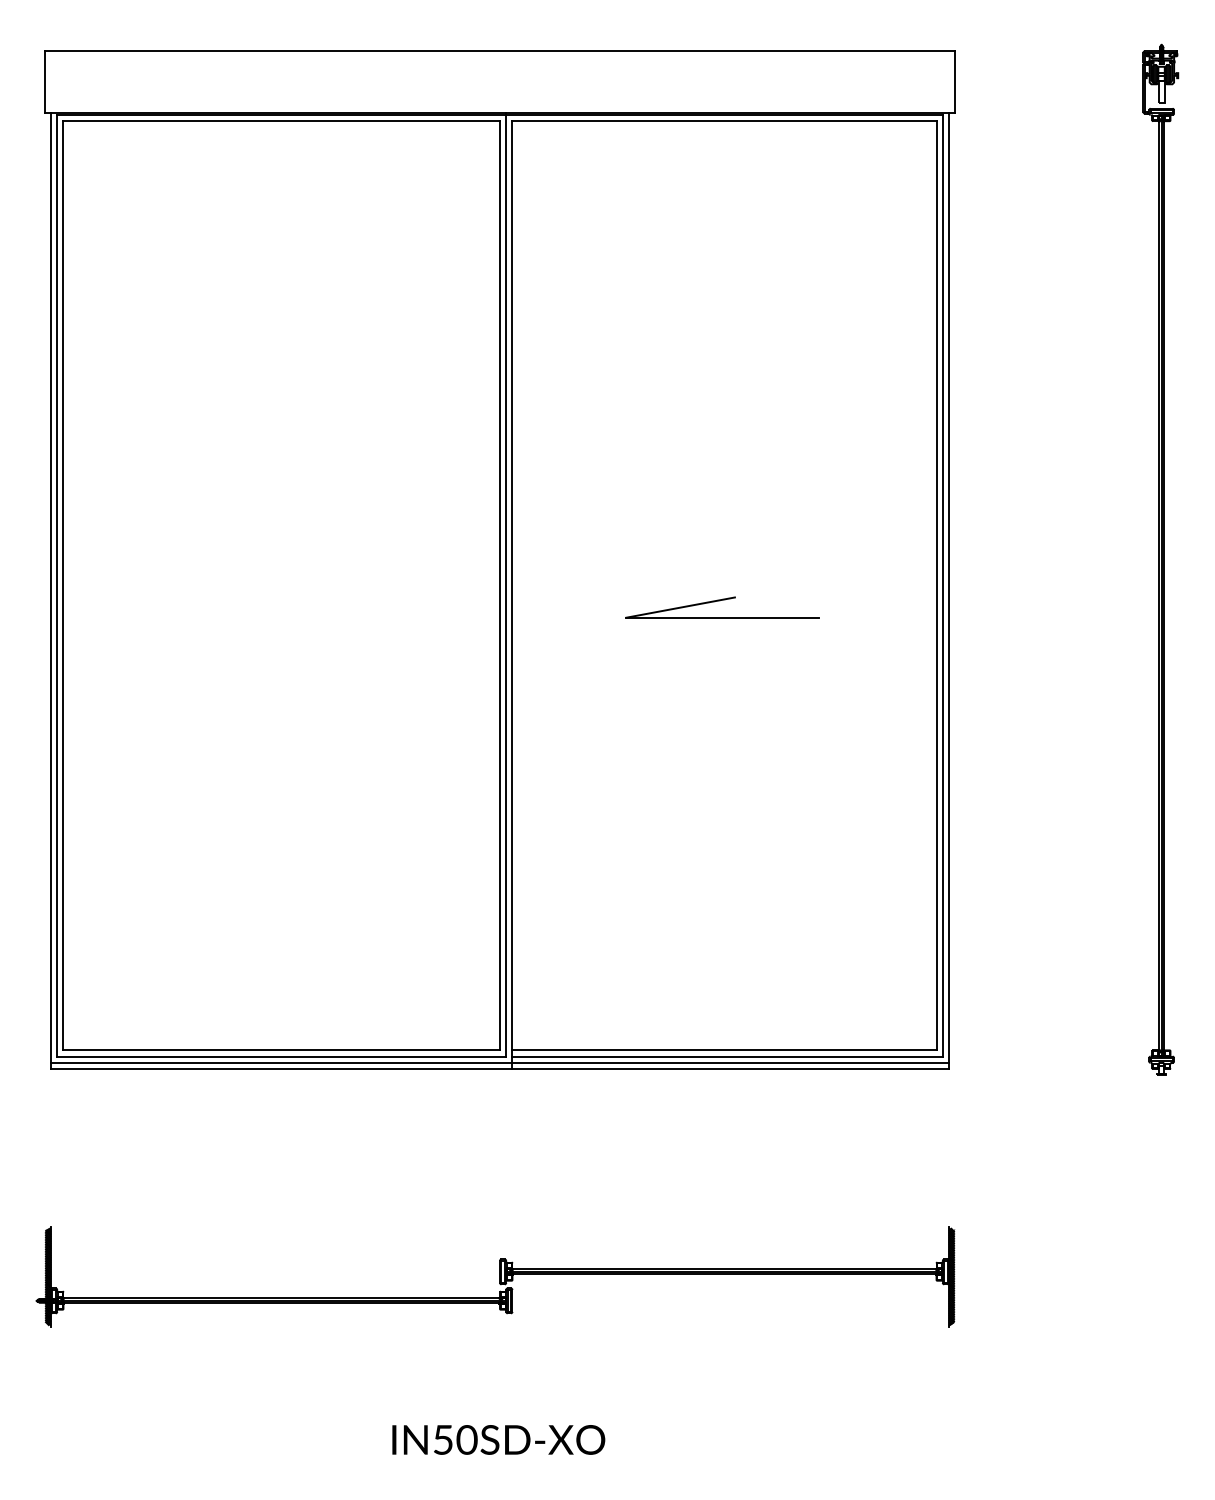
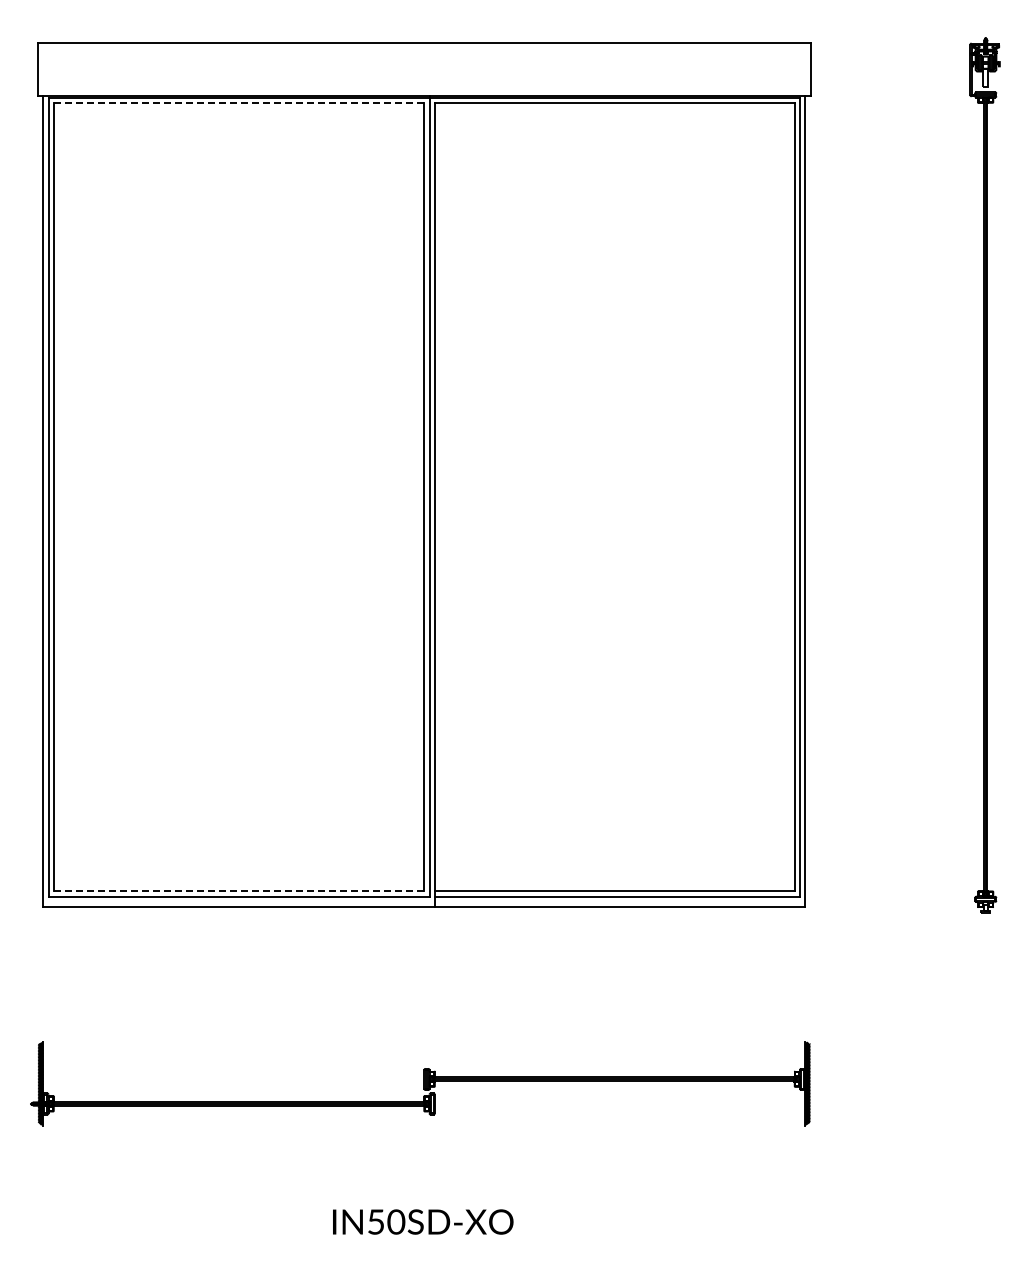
line: (282, 120) -> (239, 102), solid -> dashed
part: (721, 607) -> (612, 515), removed
line: (282, 1050) -> (239, 891), solid -> dashed
line: (500, 1063) -> (424, 902), removed

